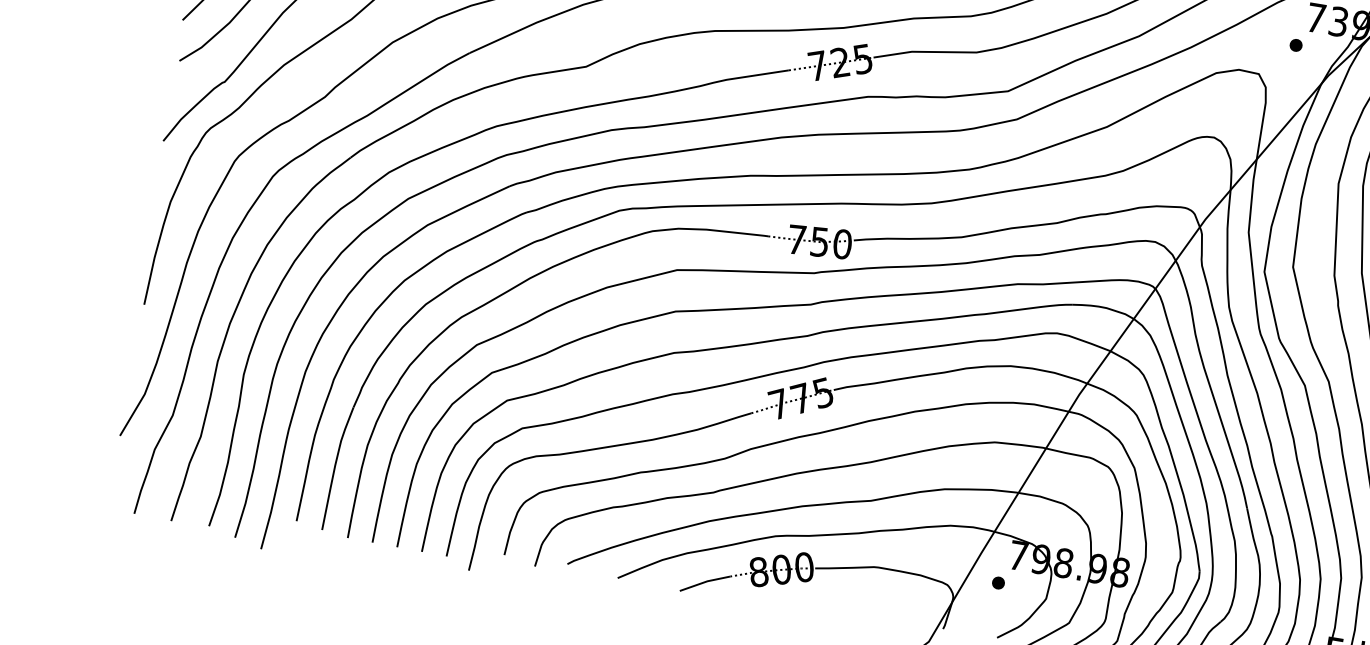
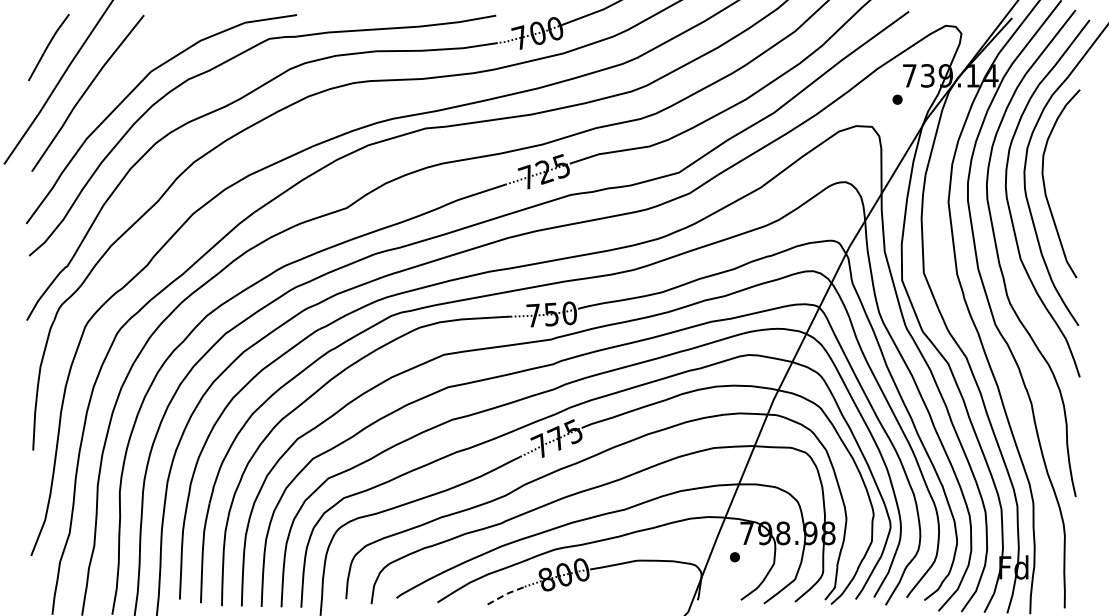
line: (705, 582) -> (506, 594), solid -> dashed

